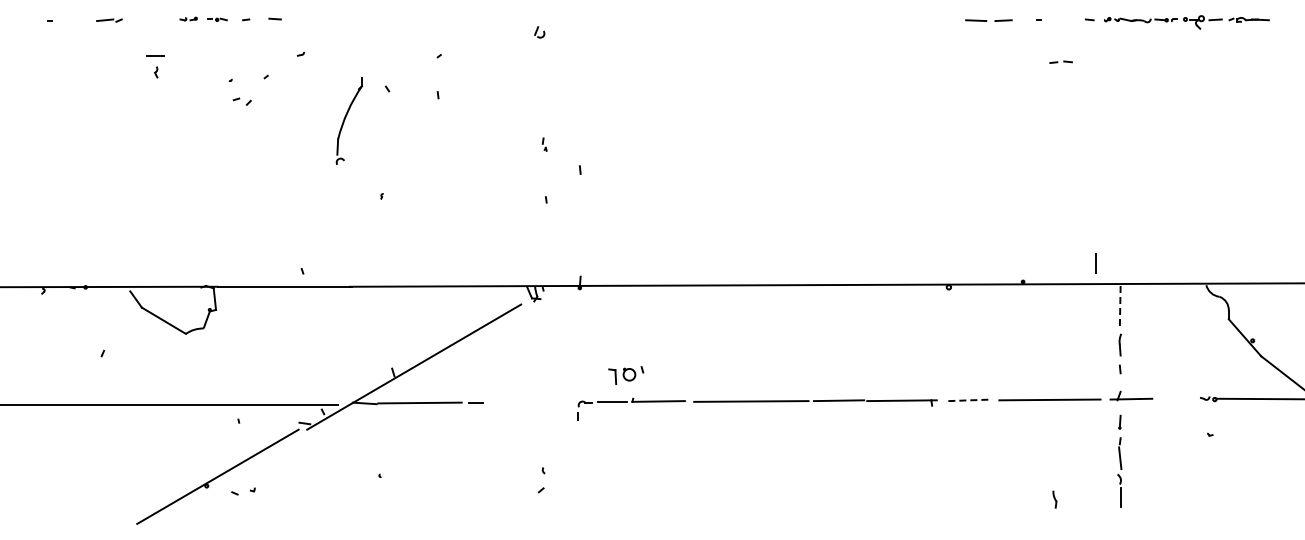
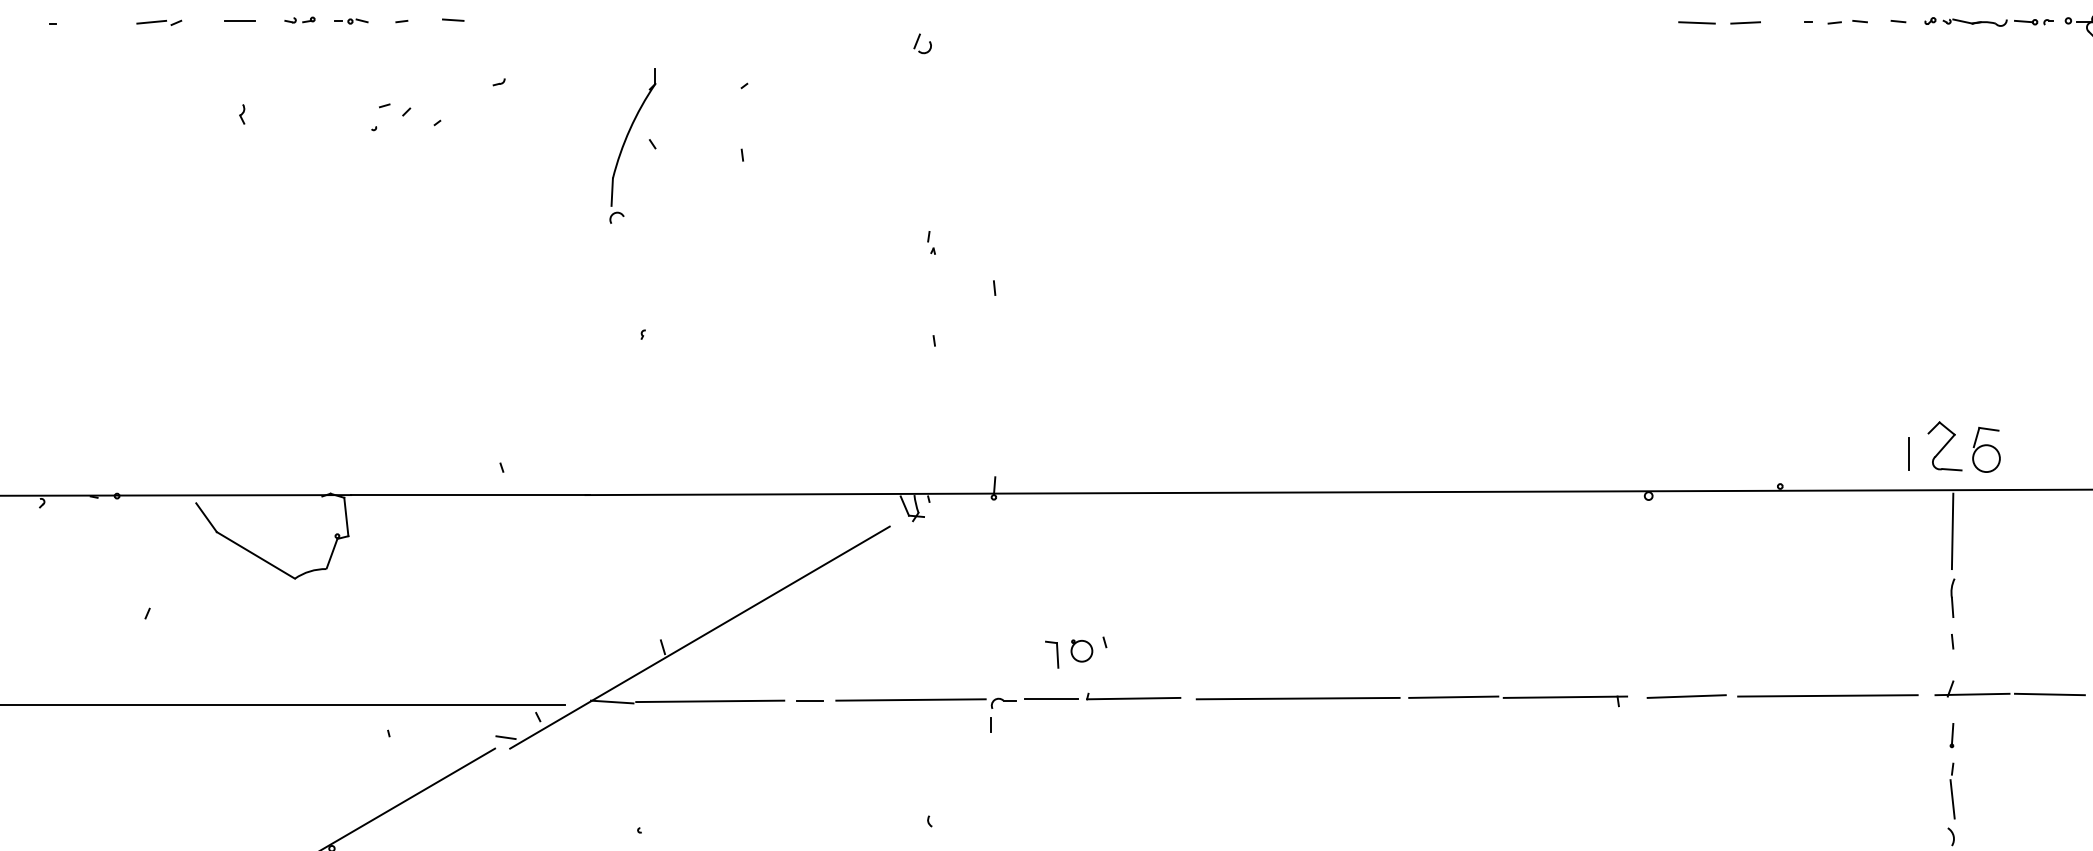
line: (155, 55) -> (240, 19), moved
part: (1060, 61) -> (1846, 20), moved
part: (241, 101) -> (393, 109), moved
part: (348, 120) -> (631, 145), moved
part: (1126, 259) -> (1963, 446), added
line: (1120, 307) -> (1953, 531), dashed -> solid
line: (1174, 398) -> (2048, 693), added
line: (970, 400) -> (1686, 696), dashed -> solid
line: (533, 401) -> (911, 698), added

